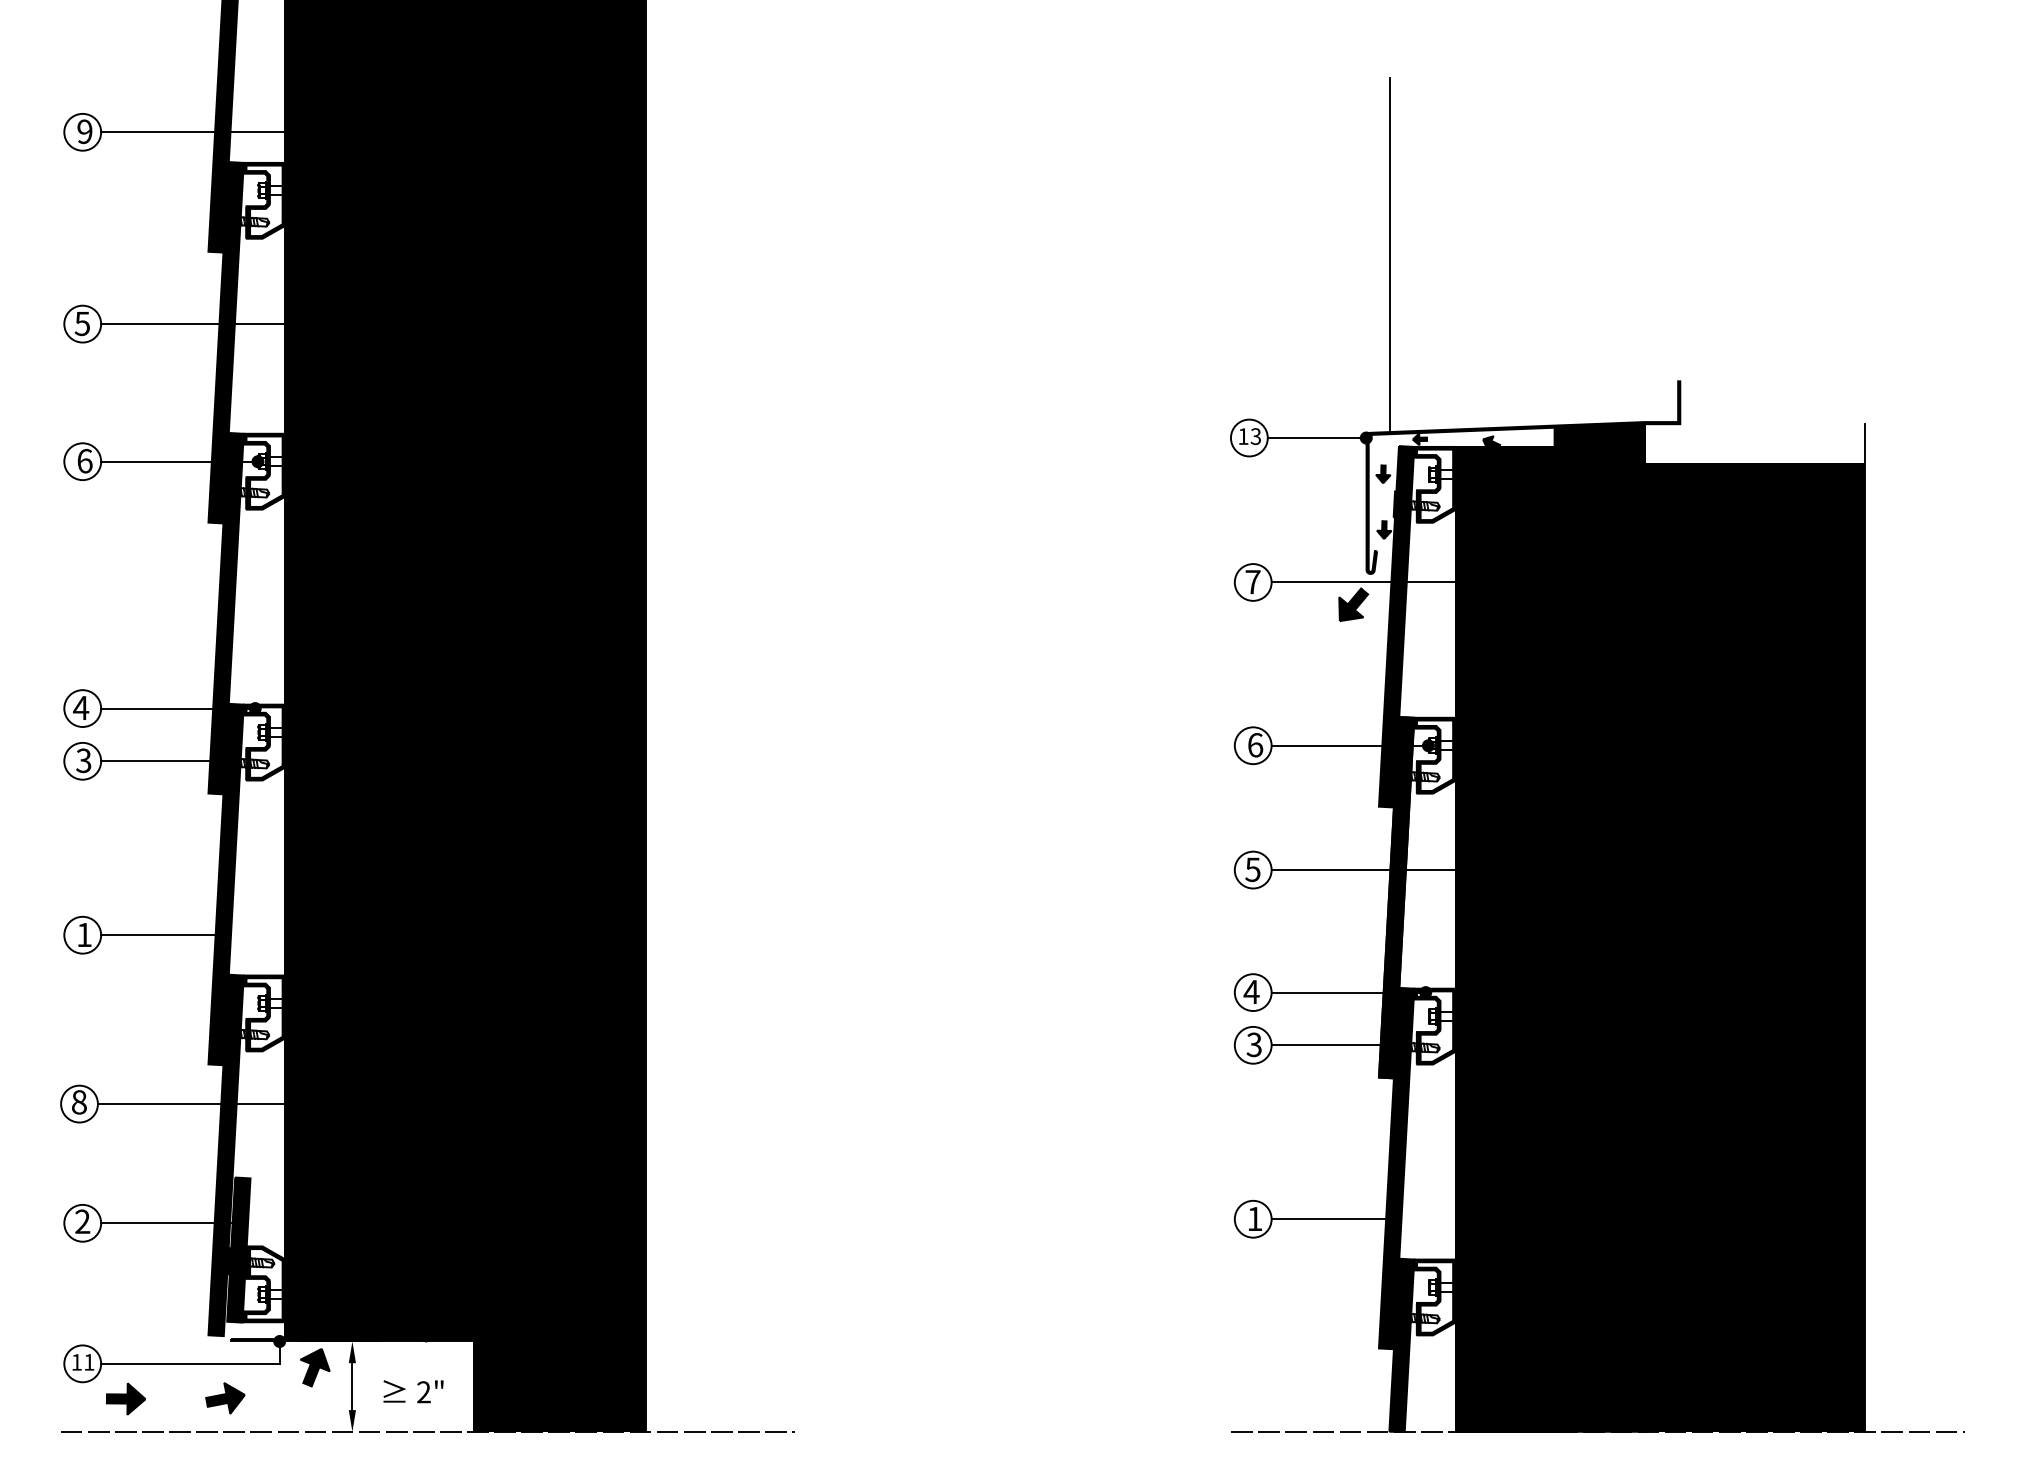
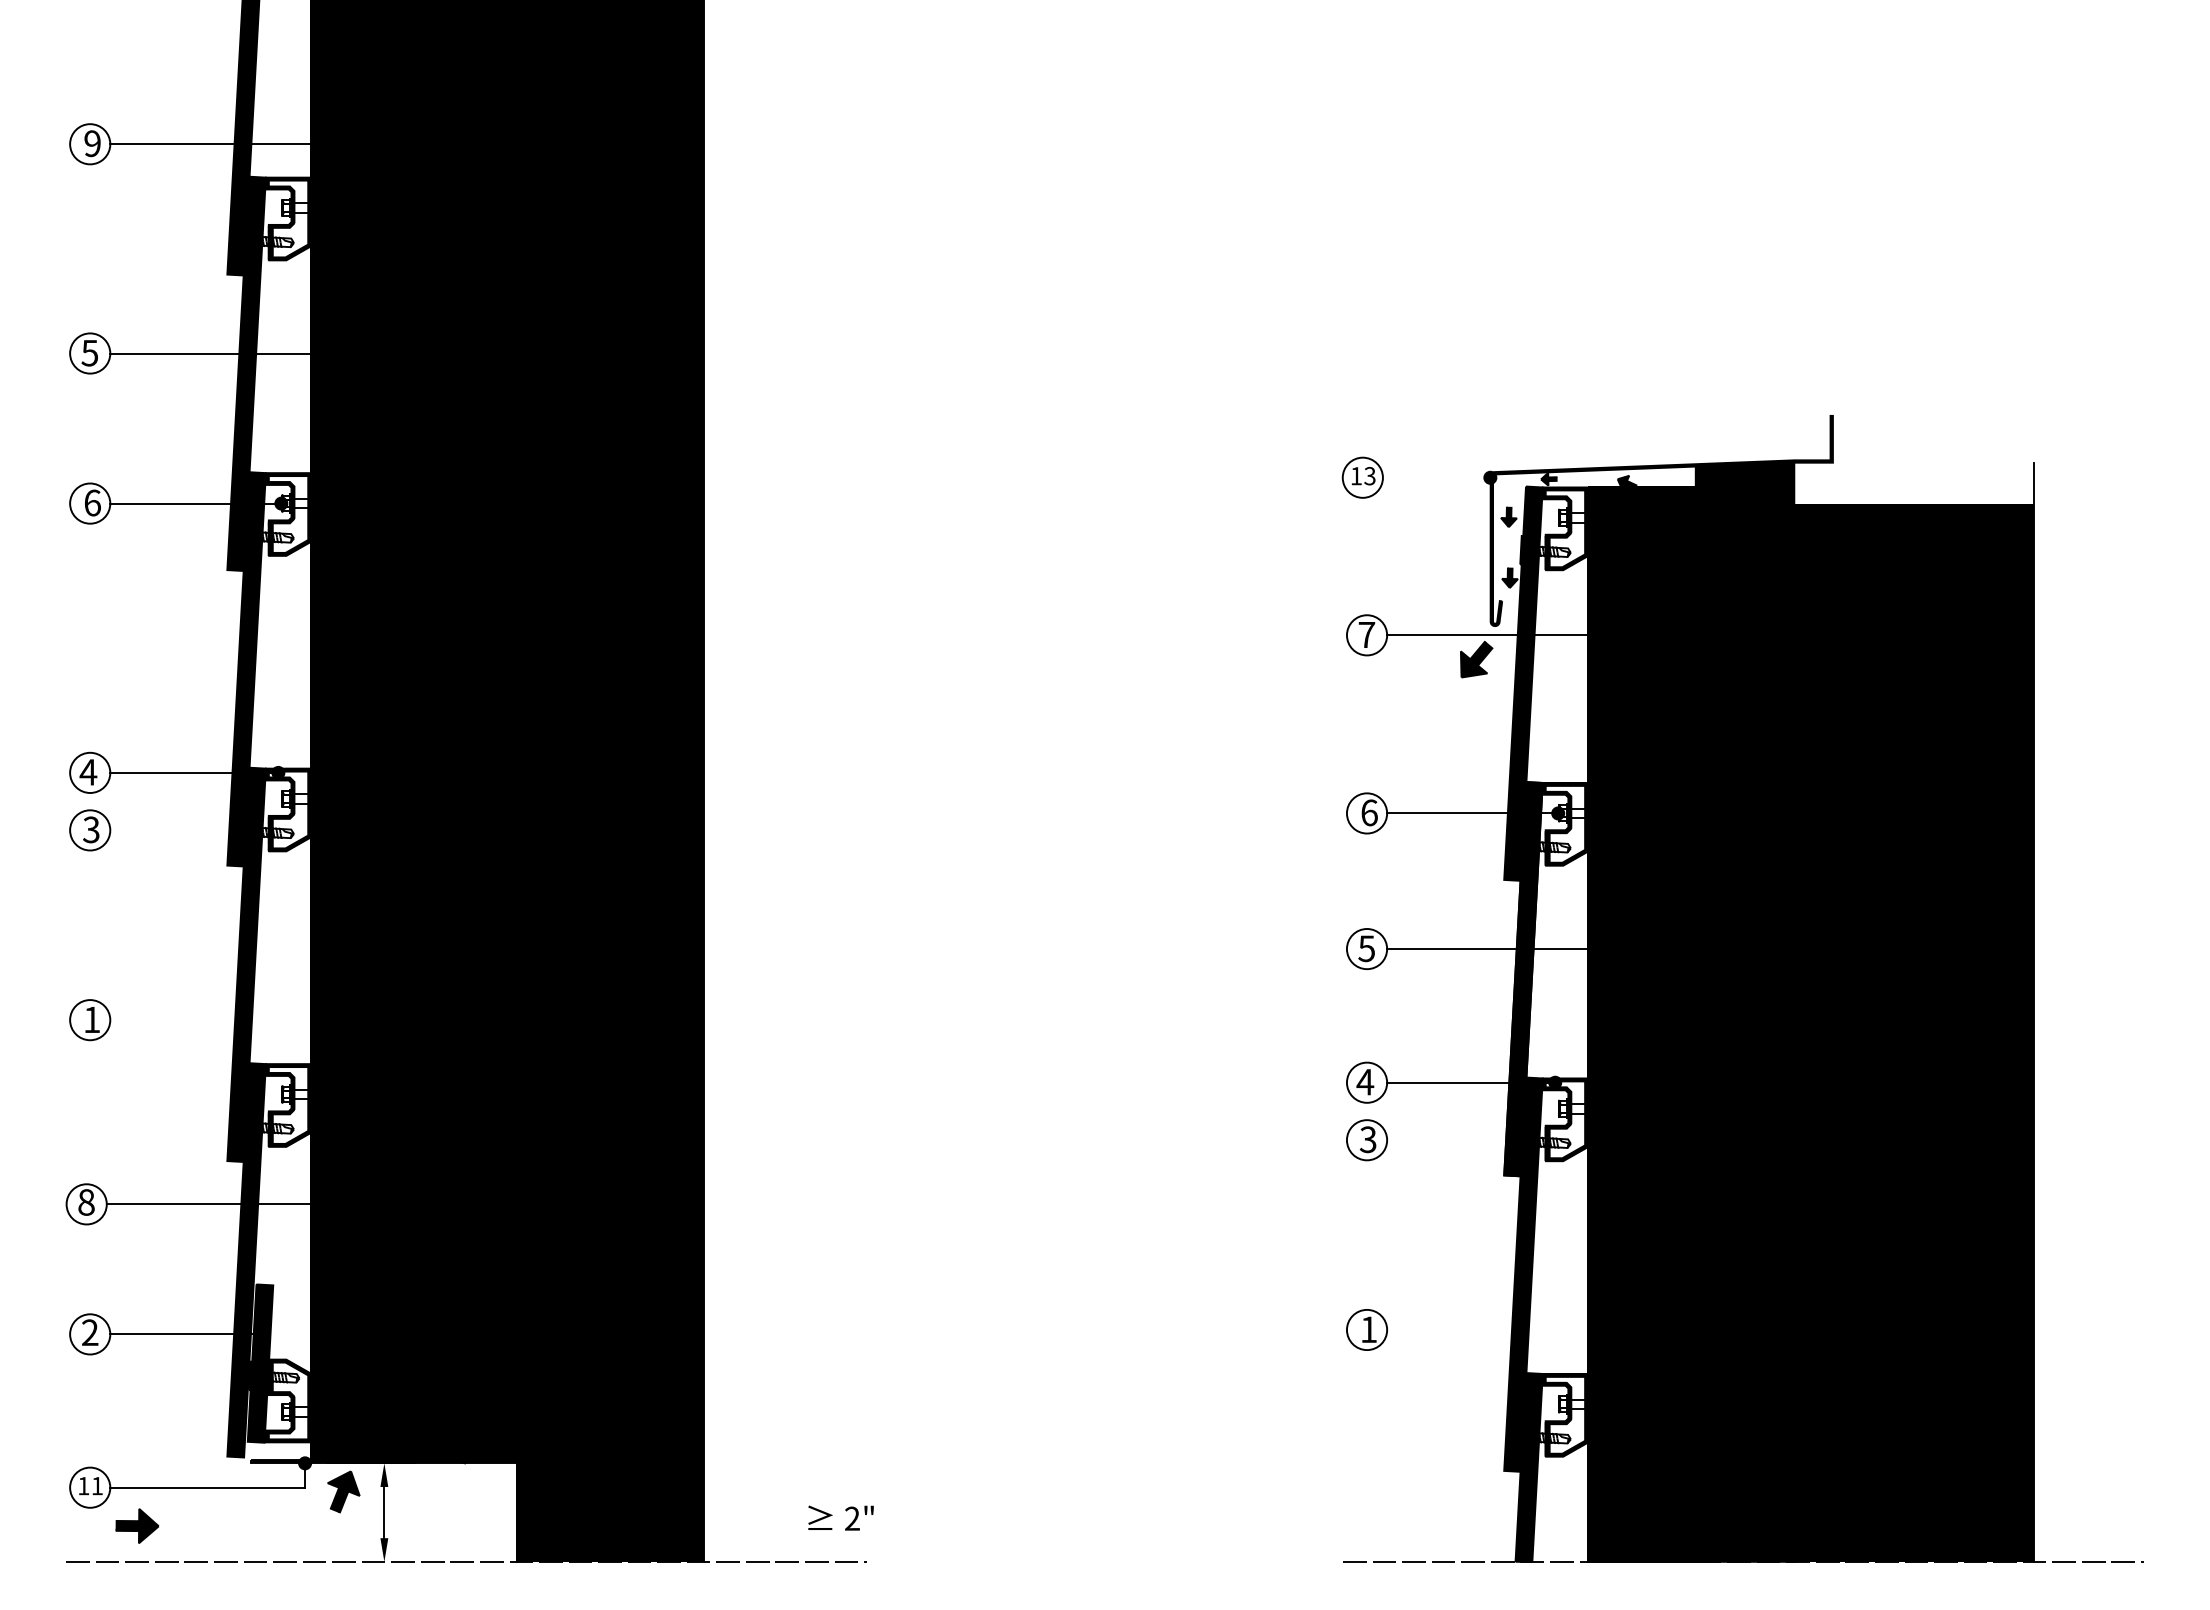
line: (1390, 255) -> (1516, 278), removed
line: (1316, 437) -> (1436, 477), removed
line: (162, 761) -> (177, 830), removed
line: (161, 935) -> (176, 1020), removed
line: (1333, 1045) -> (1454, 1140), removed
line: (1332, 1218) -> (1453, 1329), removed
text: (413, 1391) -> (840, 1517), moved
part: (225, 1398) -> (245, 1525), removed

